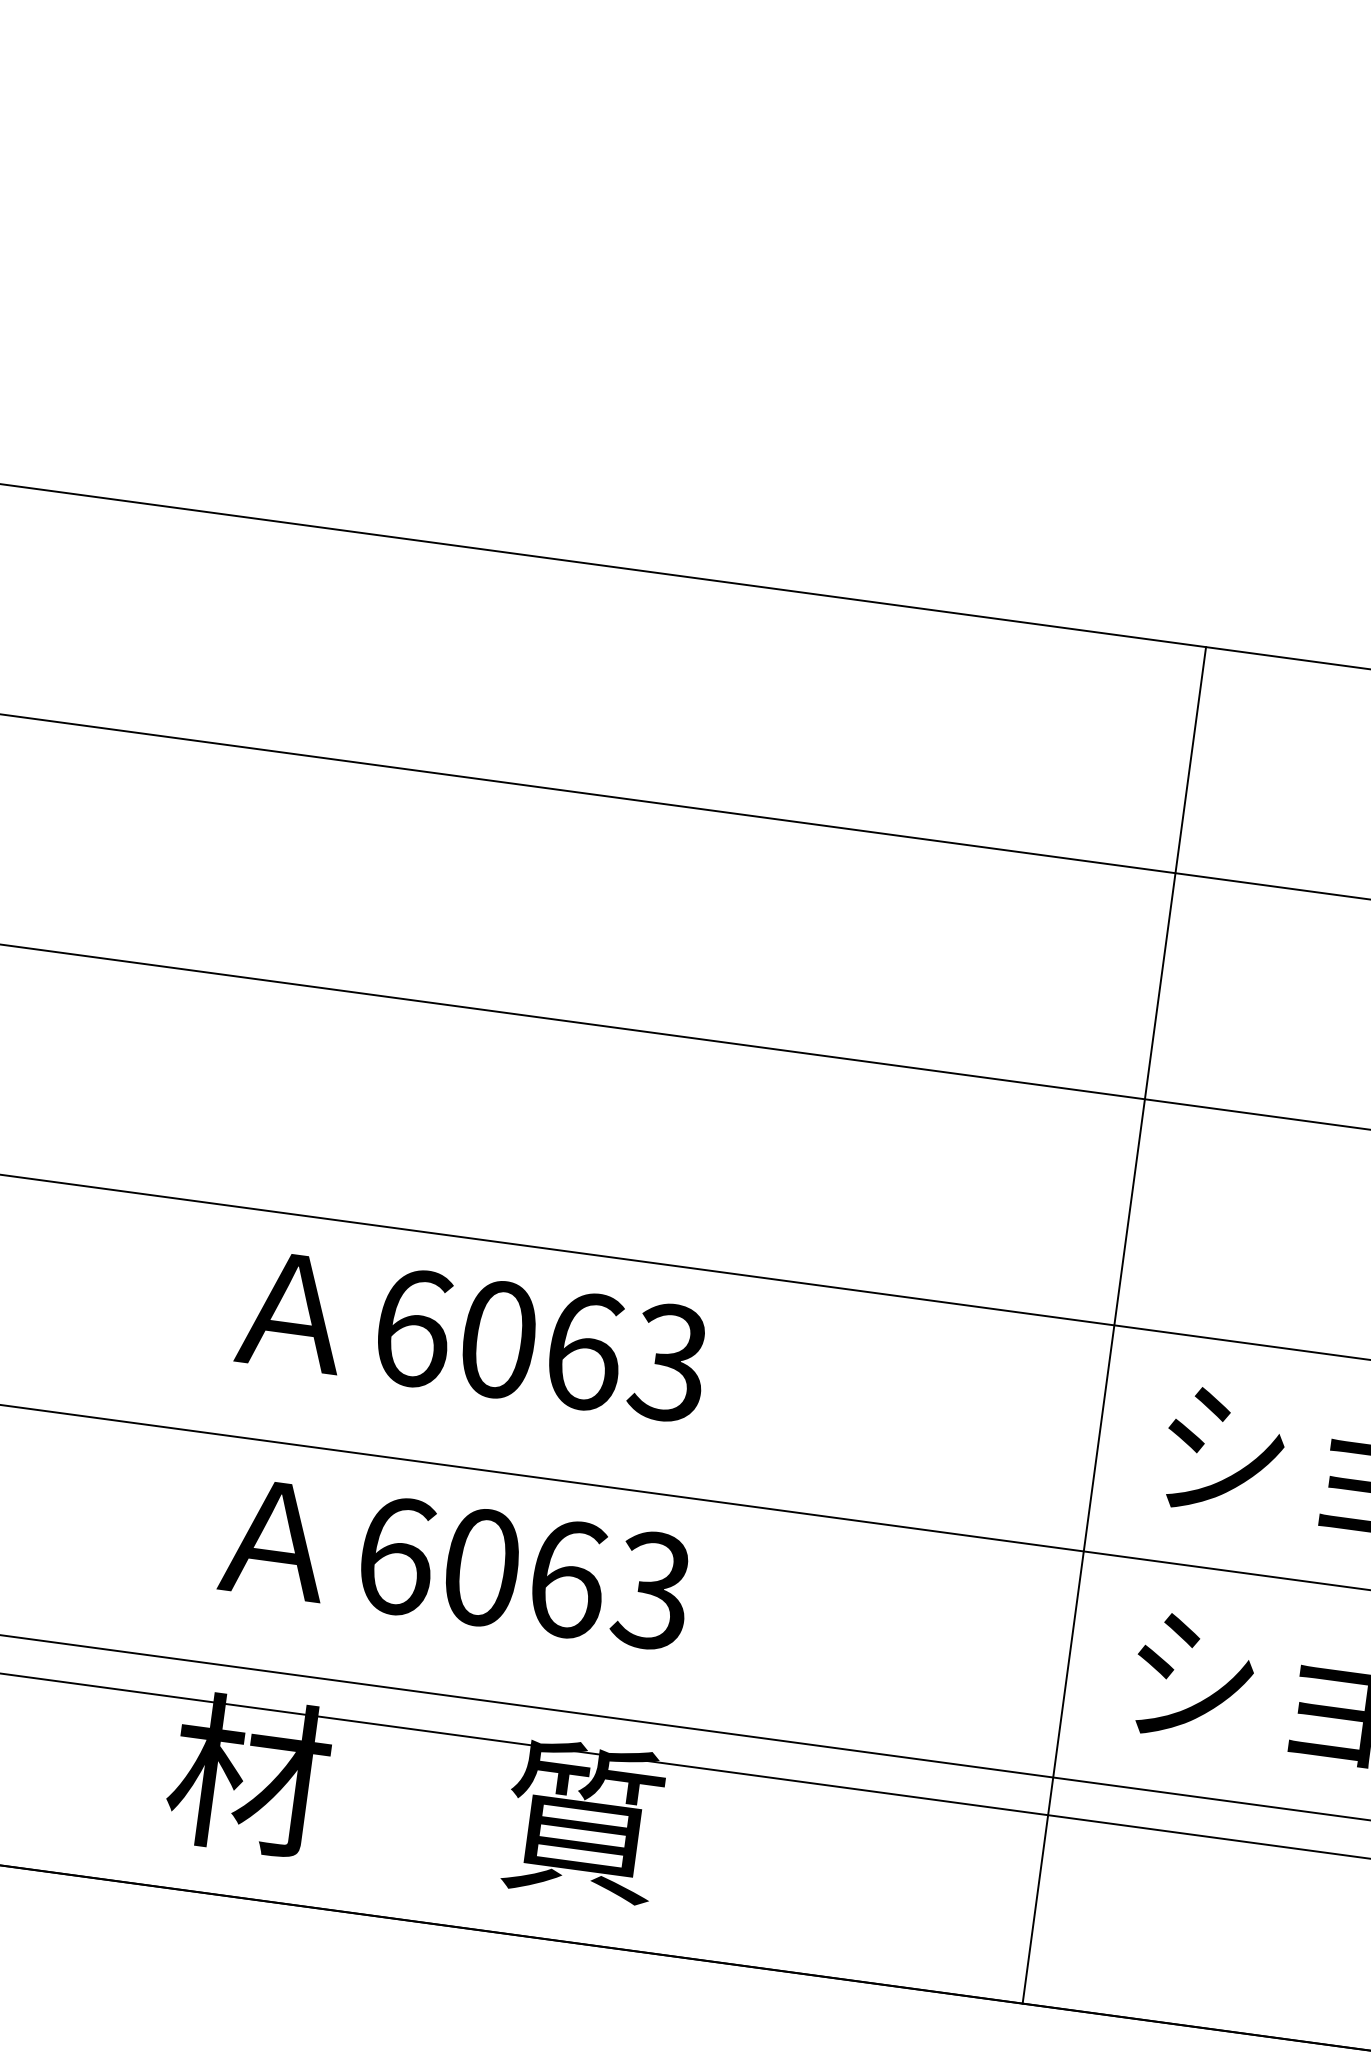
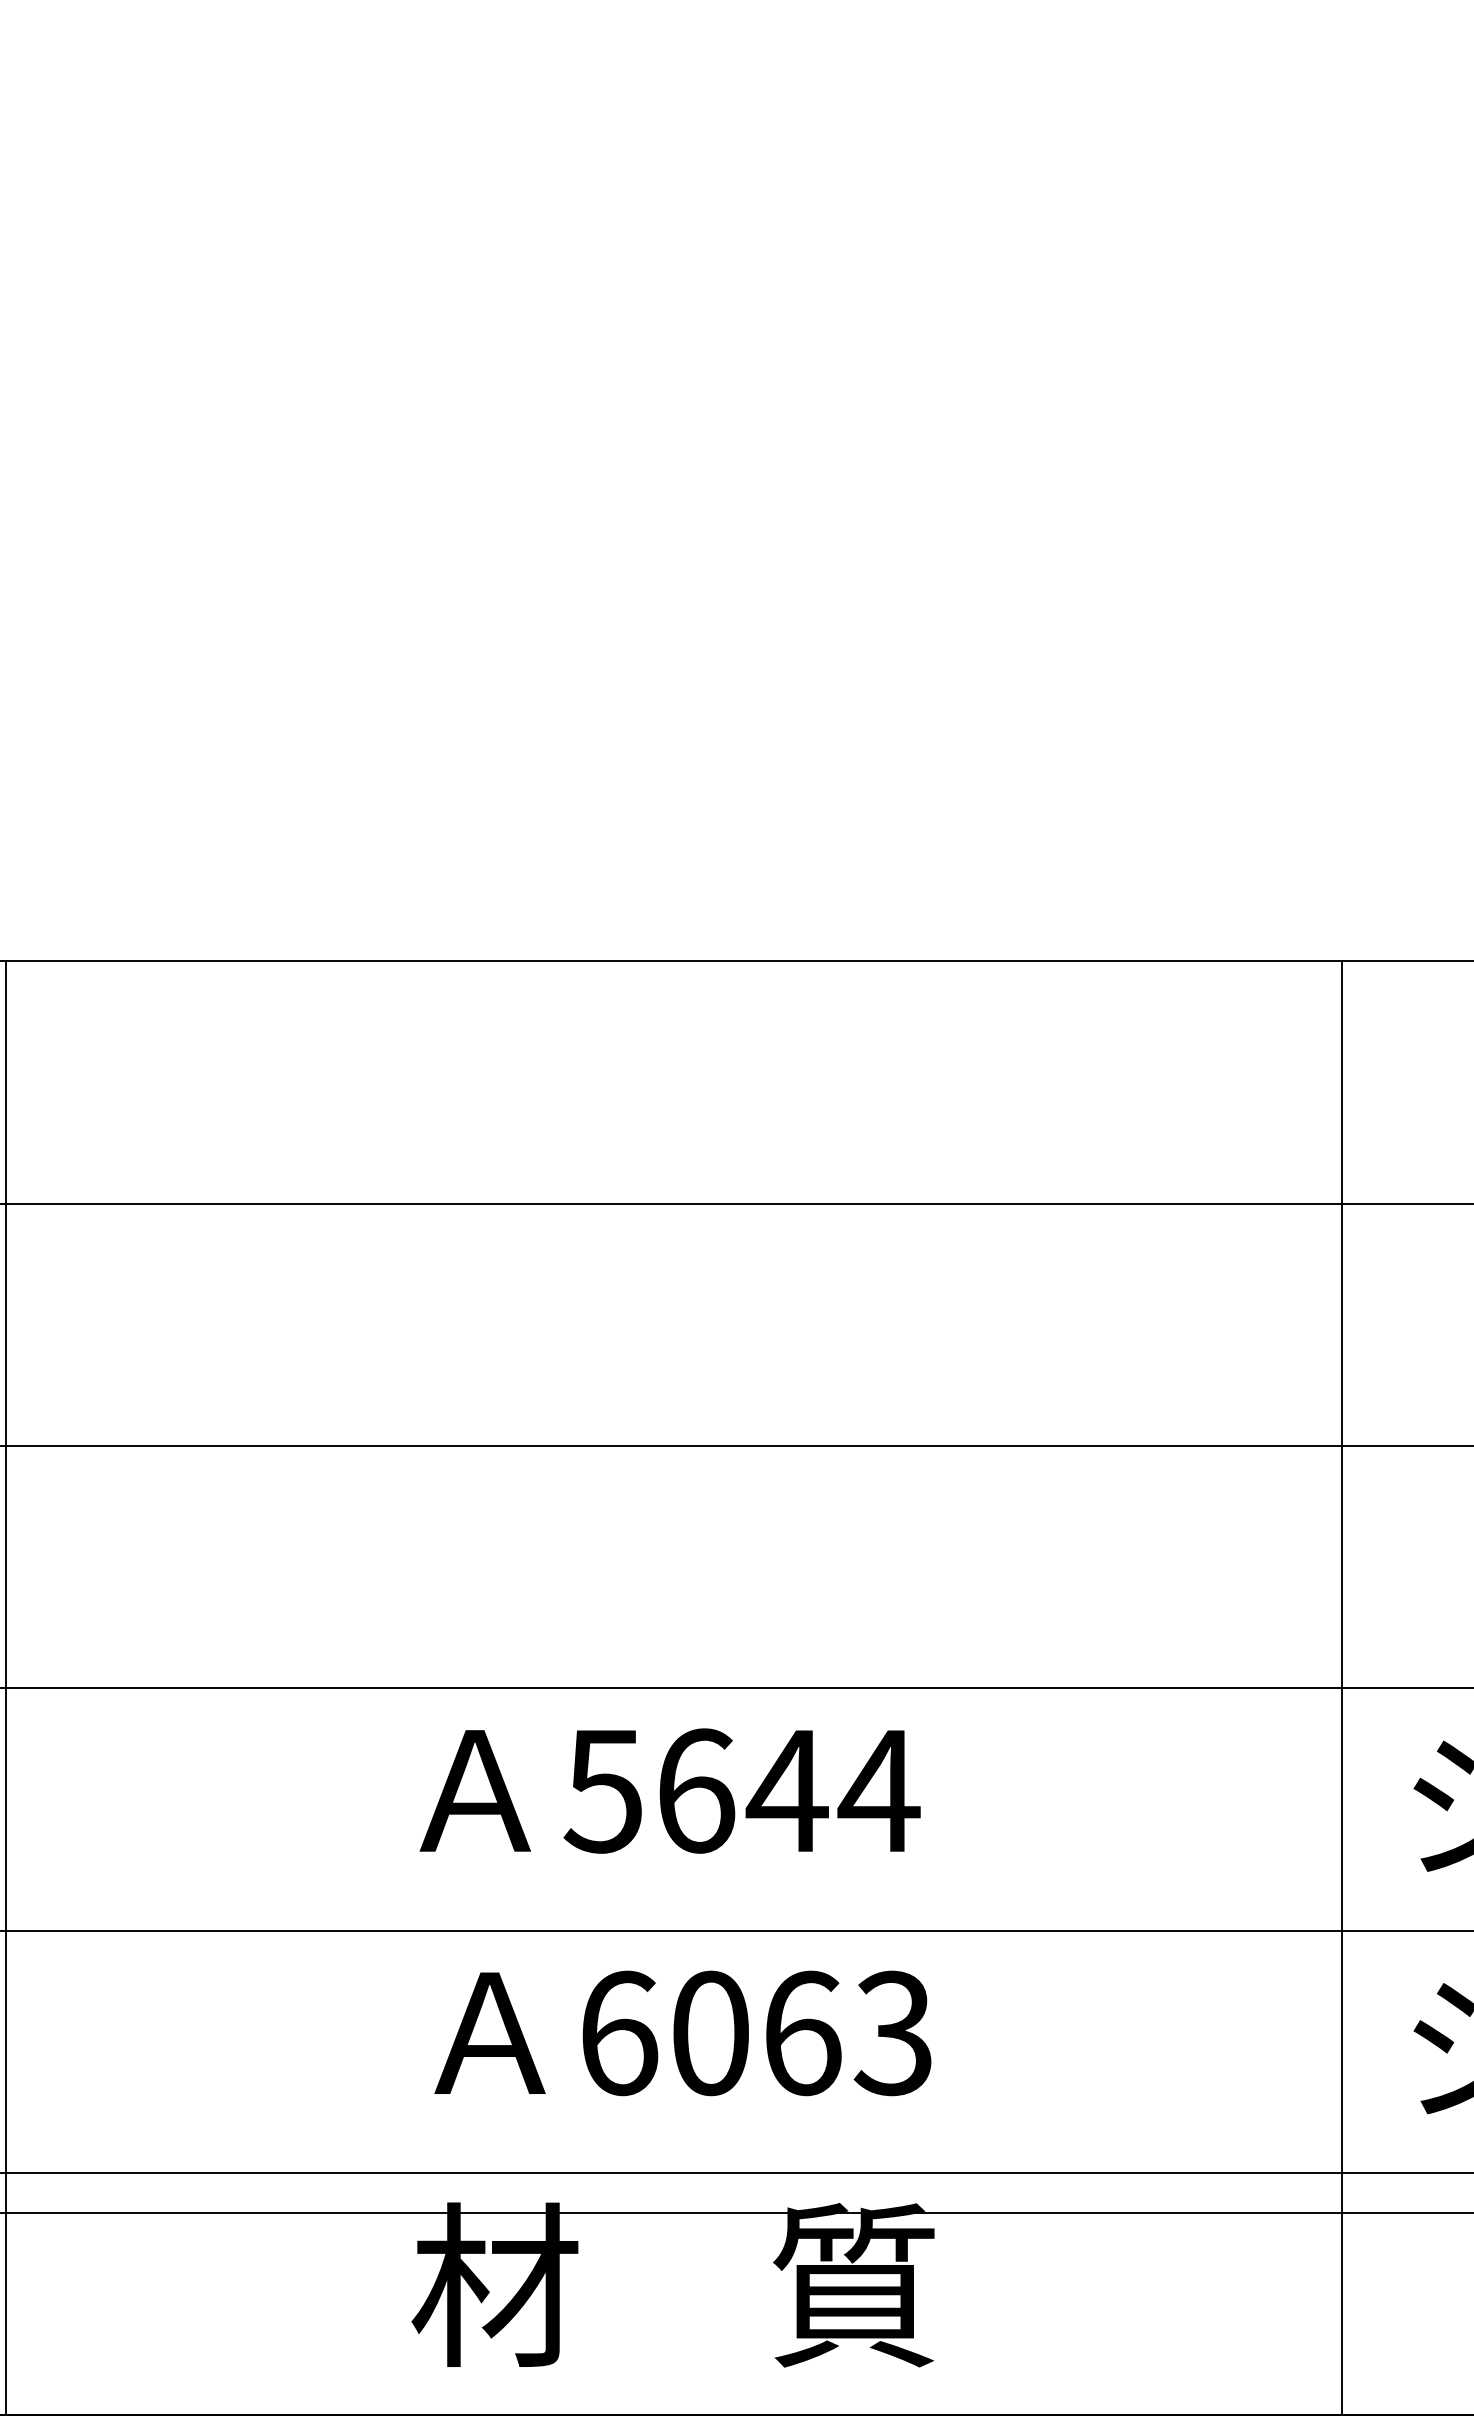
text: (541, 1344) -> (741, 1790), 6063 -> 5644

